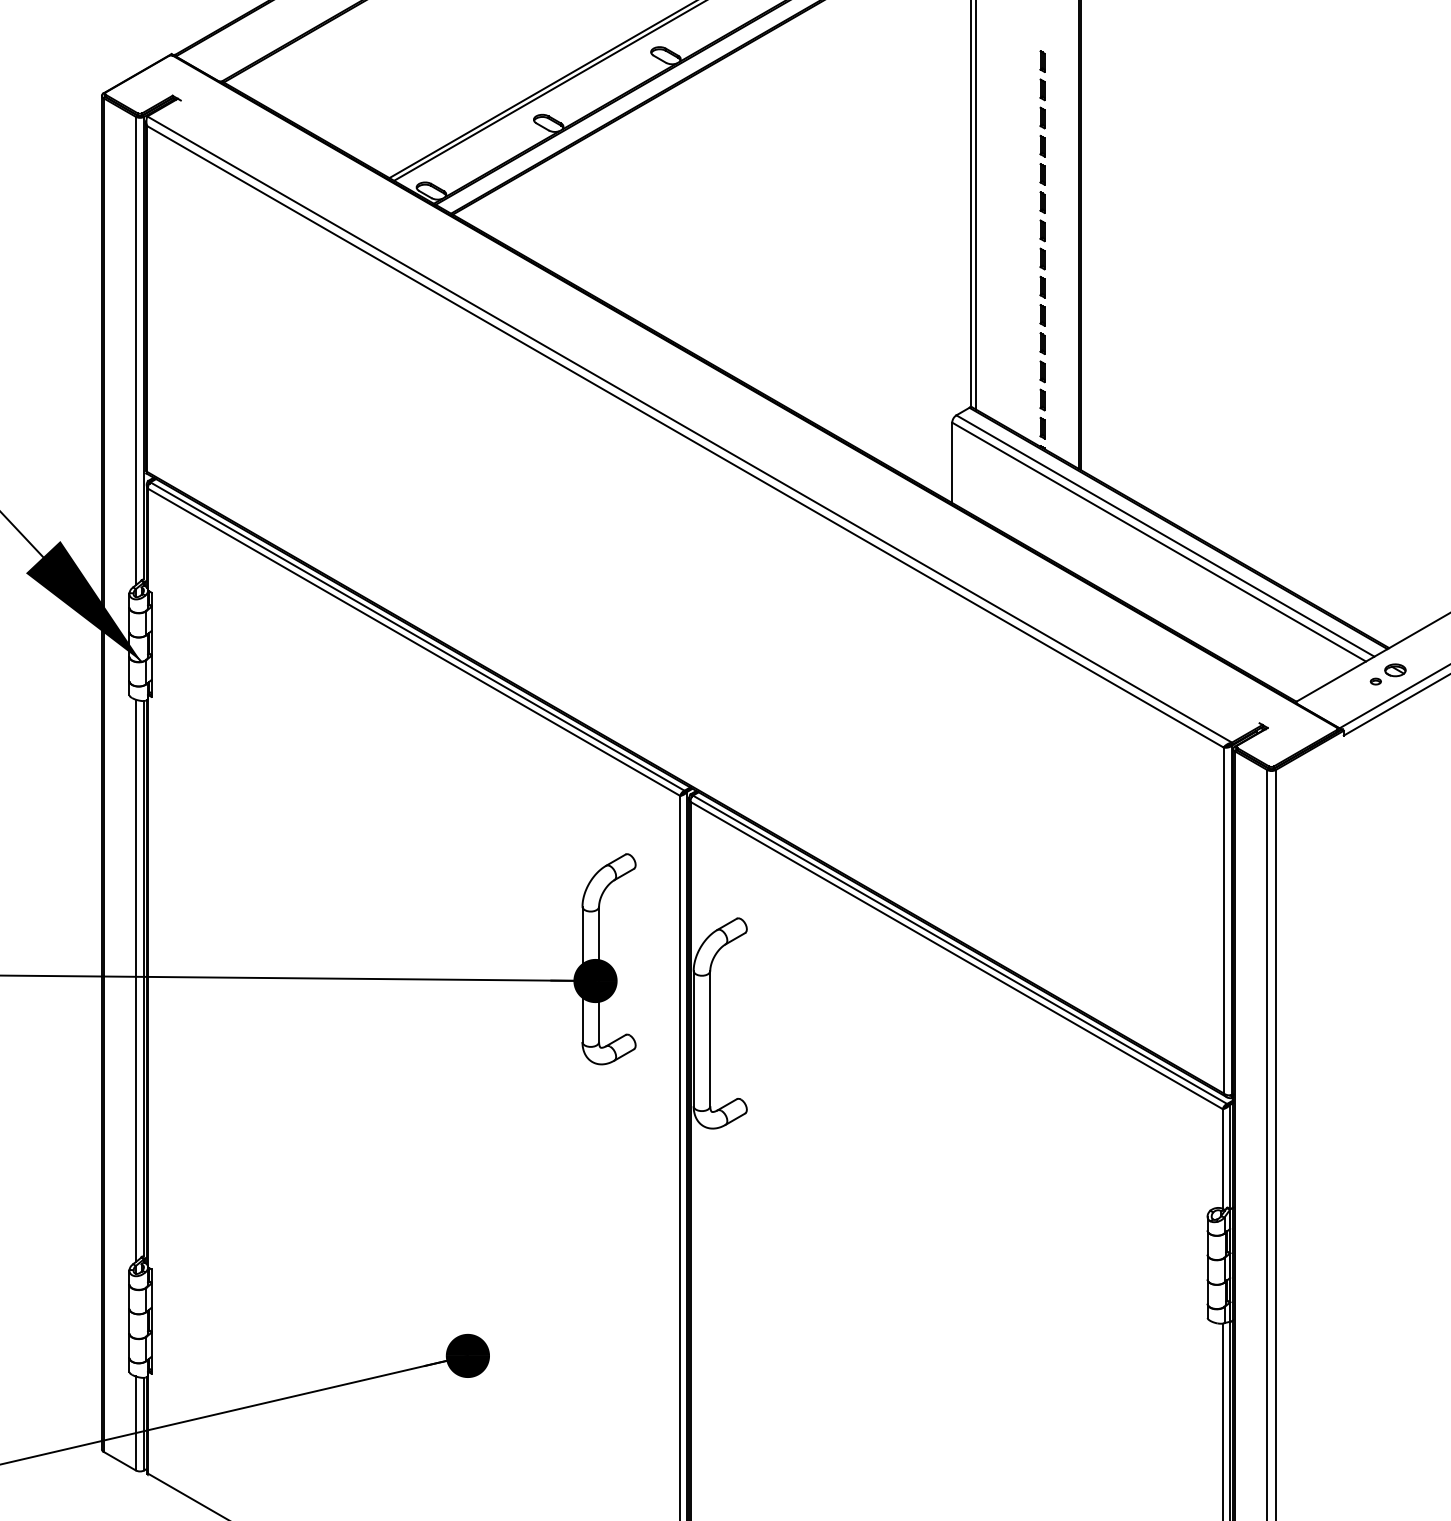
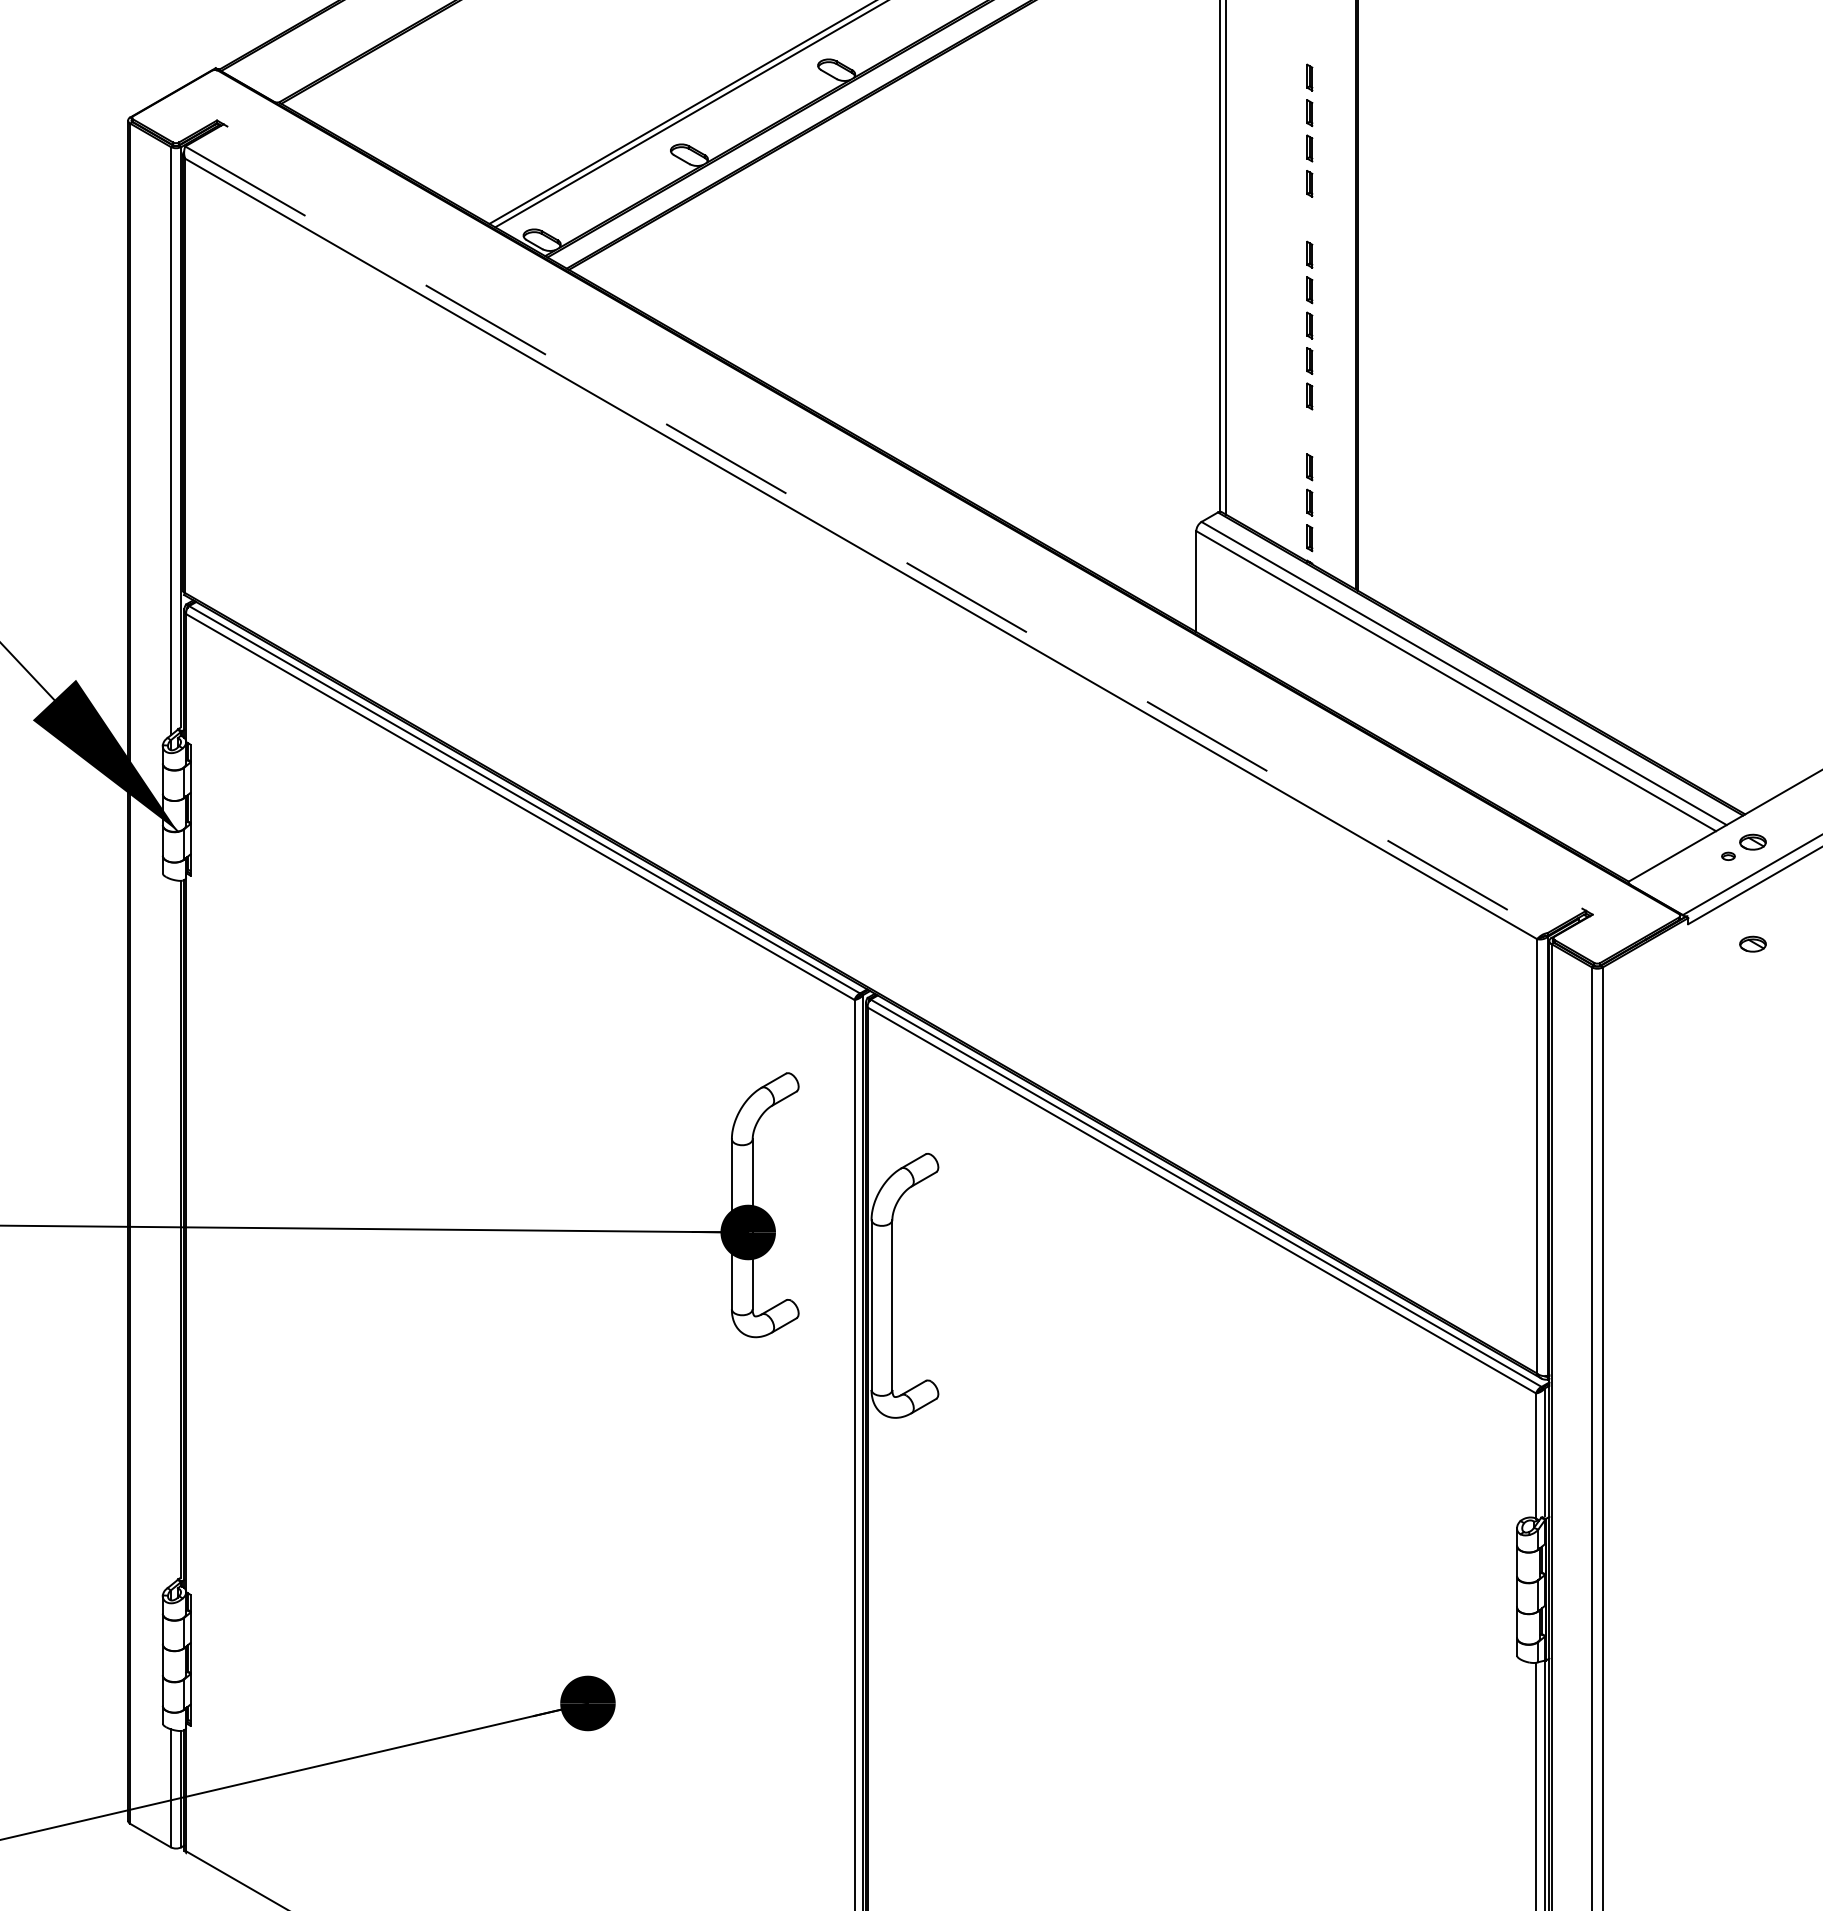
part: (1042, 174) -> (1309, 219), removed
part: (1042, 343) -> (1309, 431), removed
line: (689, 429) -> (866, 539), solid -> dashed
part: (1395, 750) -> (1752, 943), added
line: (135, 981) -> (170, 1232), removed

